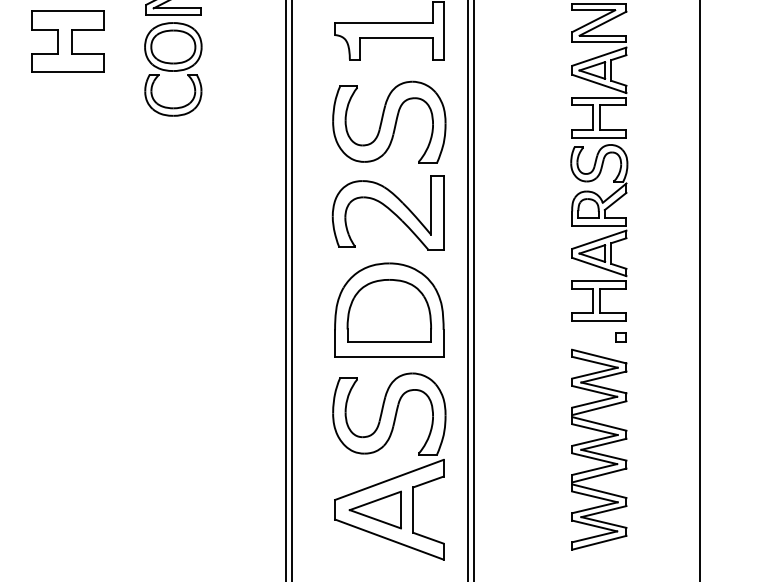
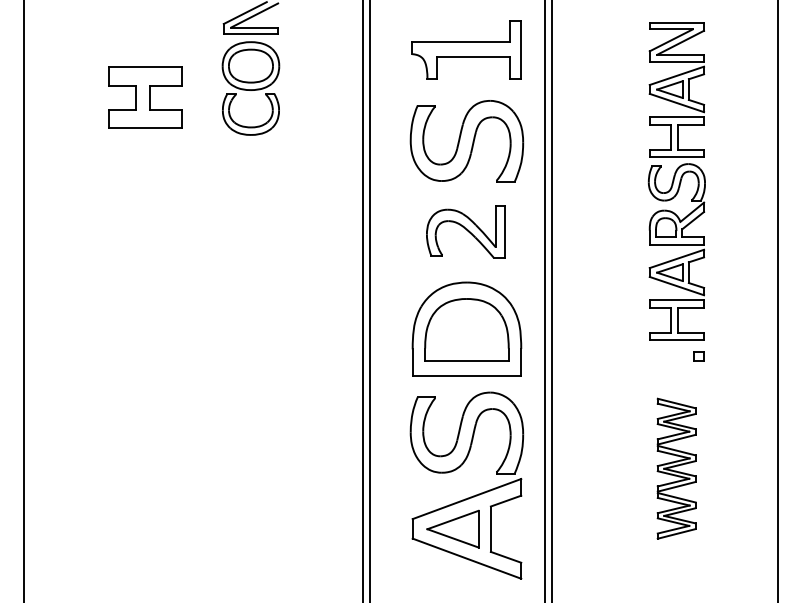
part: (67, 41) -> (145, 97), moved
part: (387, 212) -> (465, 231), size x0.7
part: (598, 449) -> (676, 468), size x0.7

